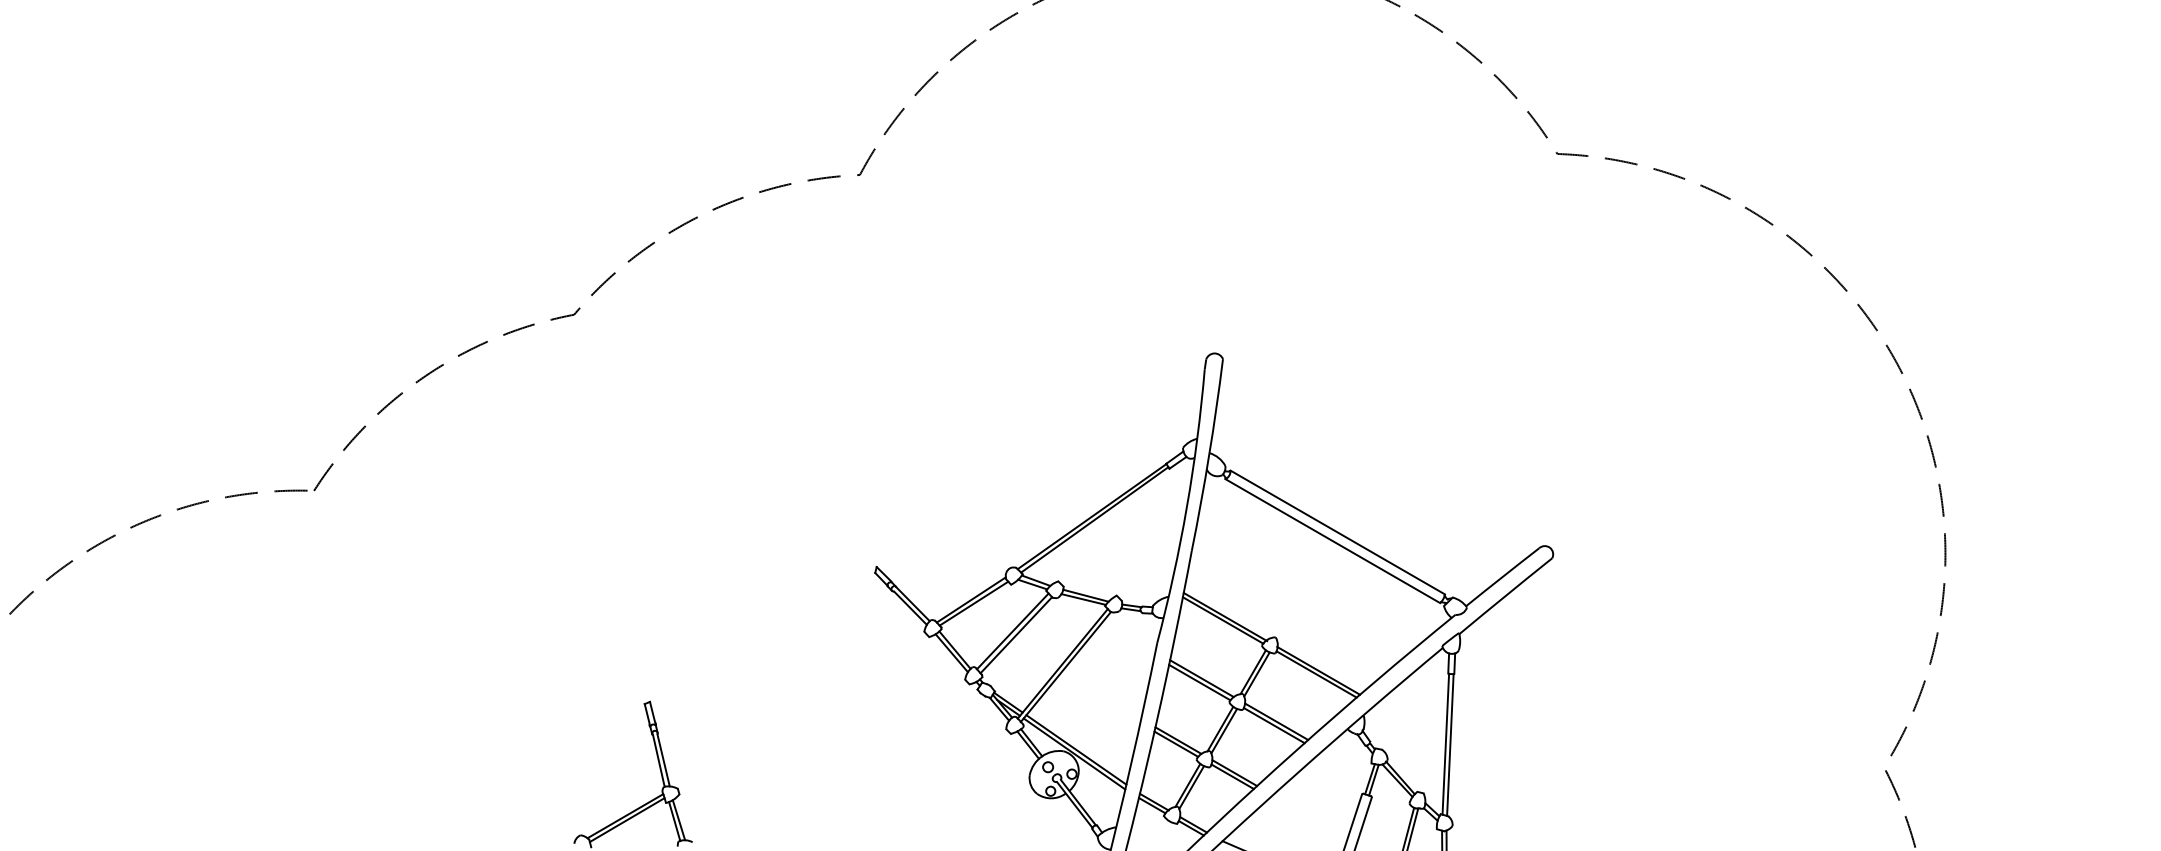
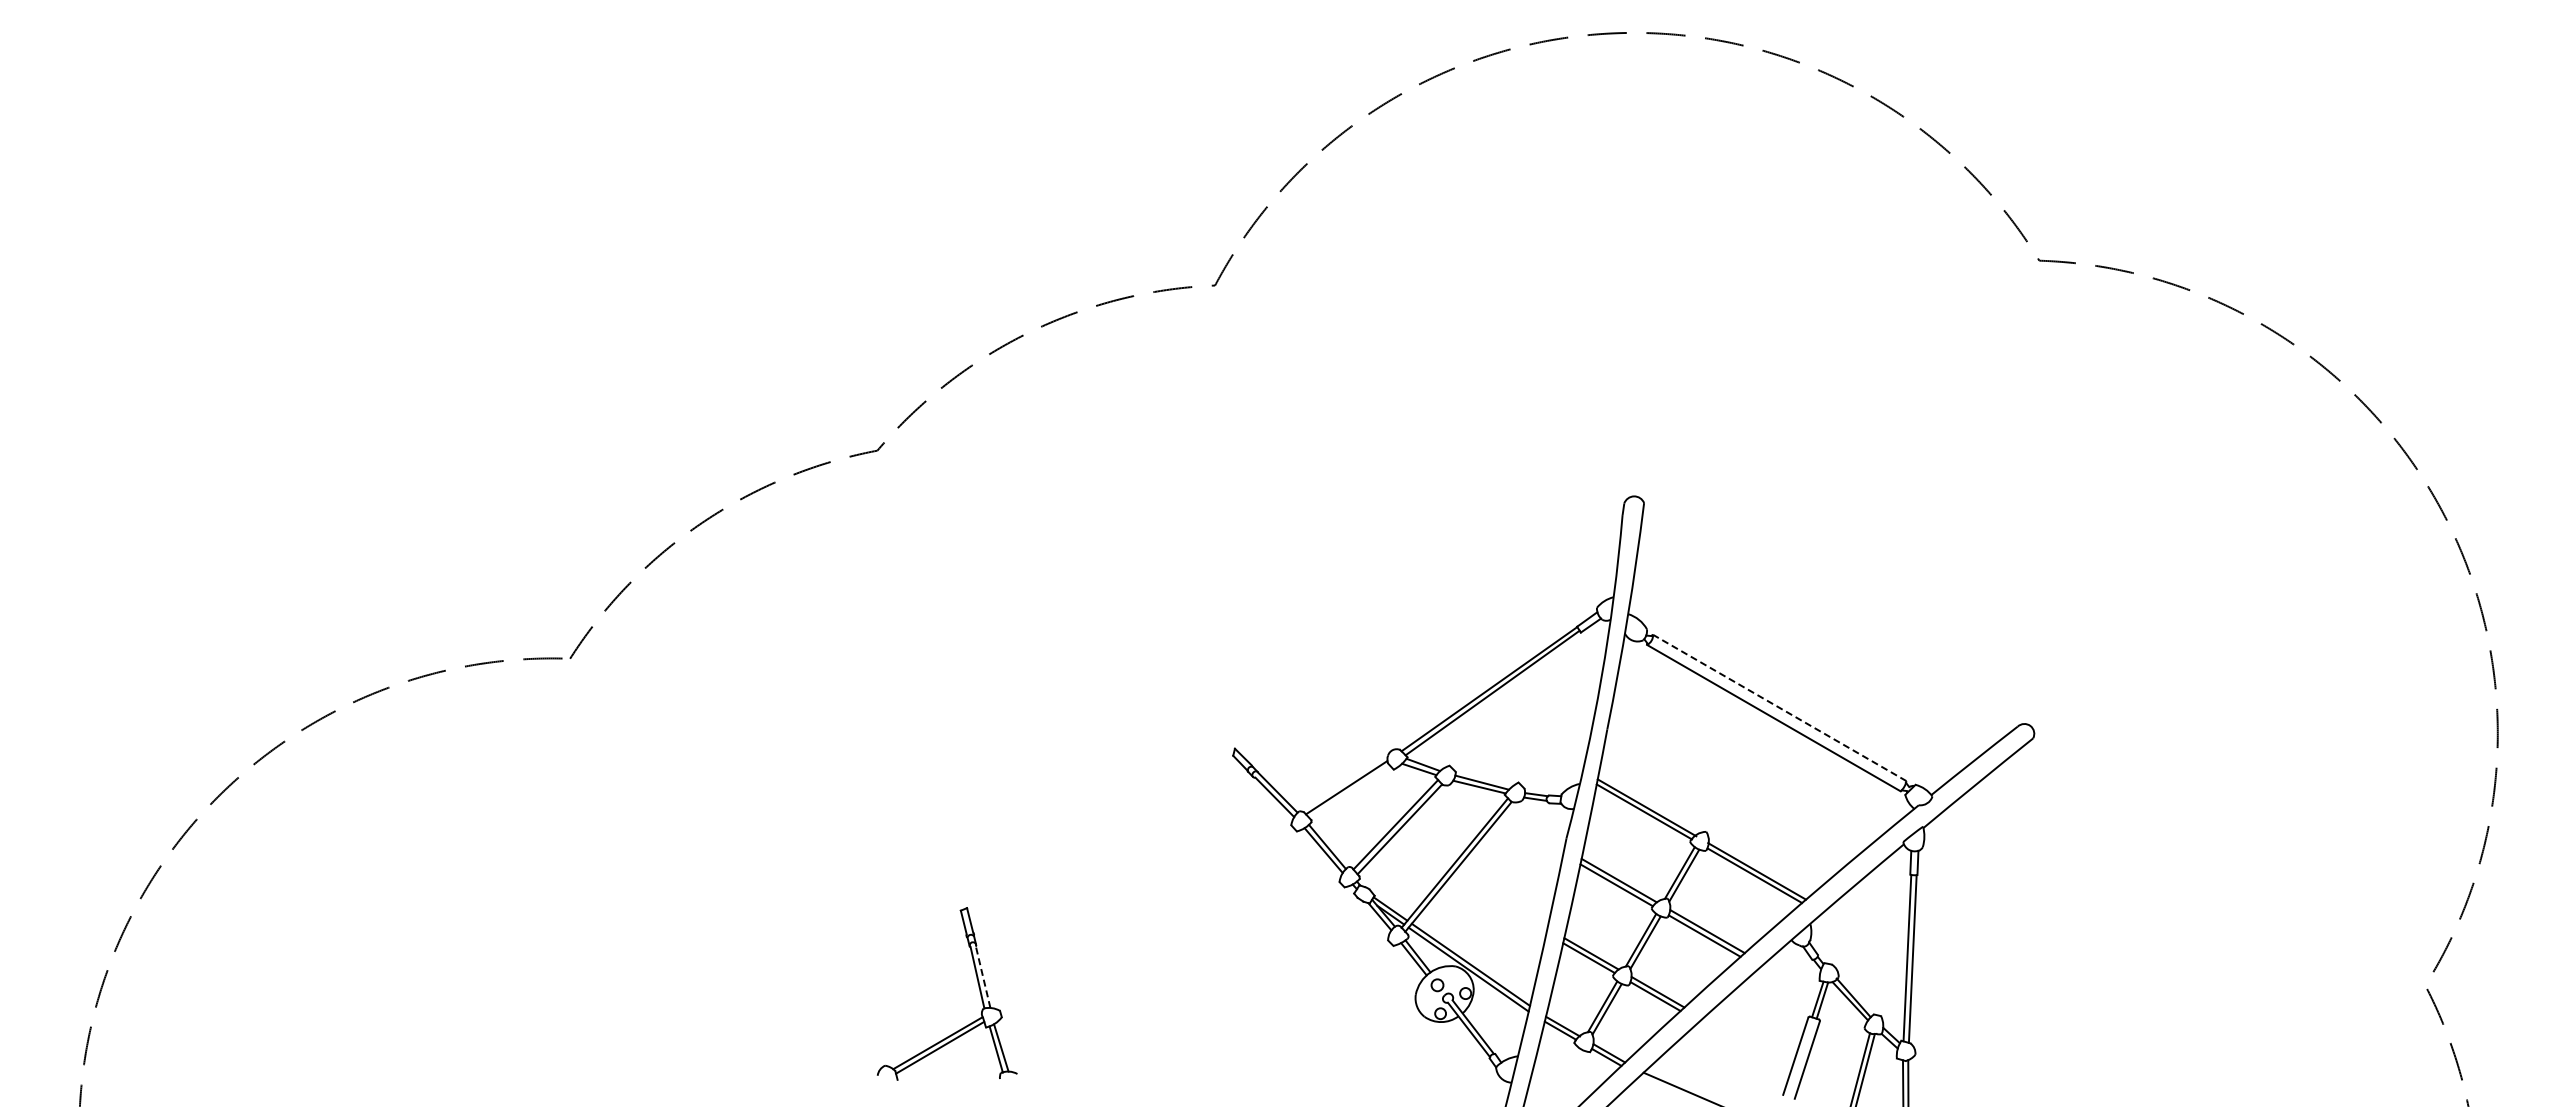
line: (1337, 532) -> (1779, 707), solid -> dashed
line: (973, 603) -> (1349, 791), removed
line: (663, 759) -> (983, 976), solid -> dashed

